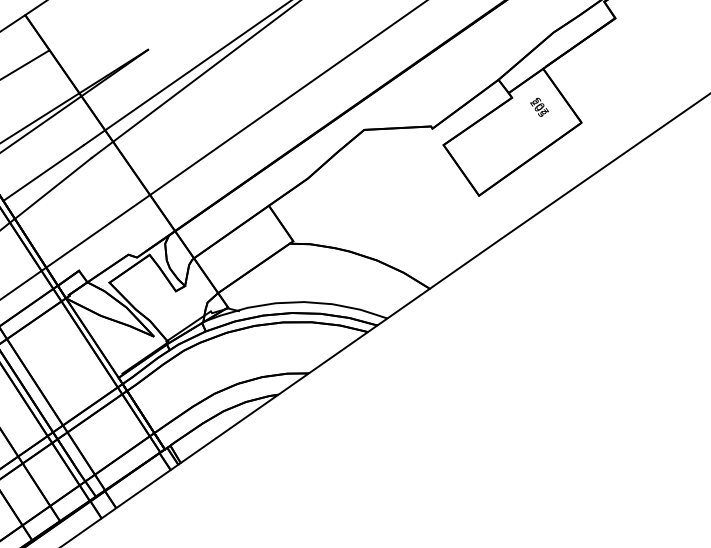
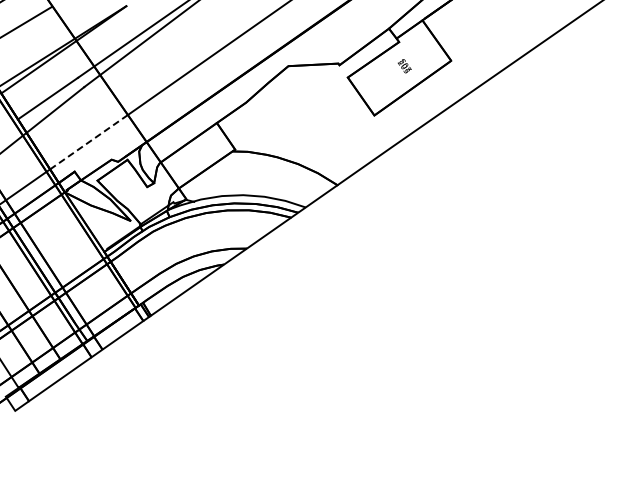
text: (539, 107) -> (404, 66), moved
line: (97, 231) -> (88, 142), solid -> dashed

